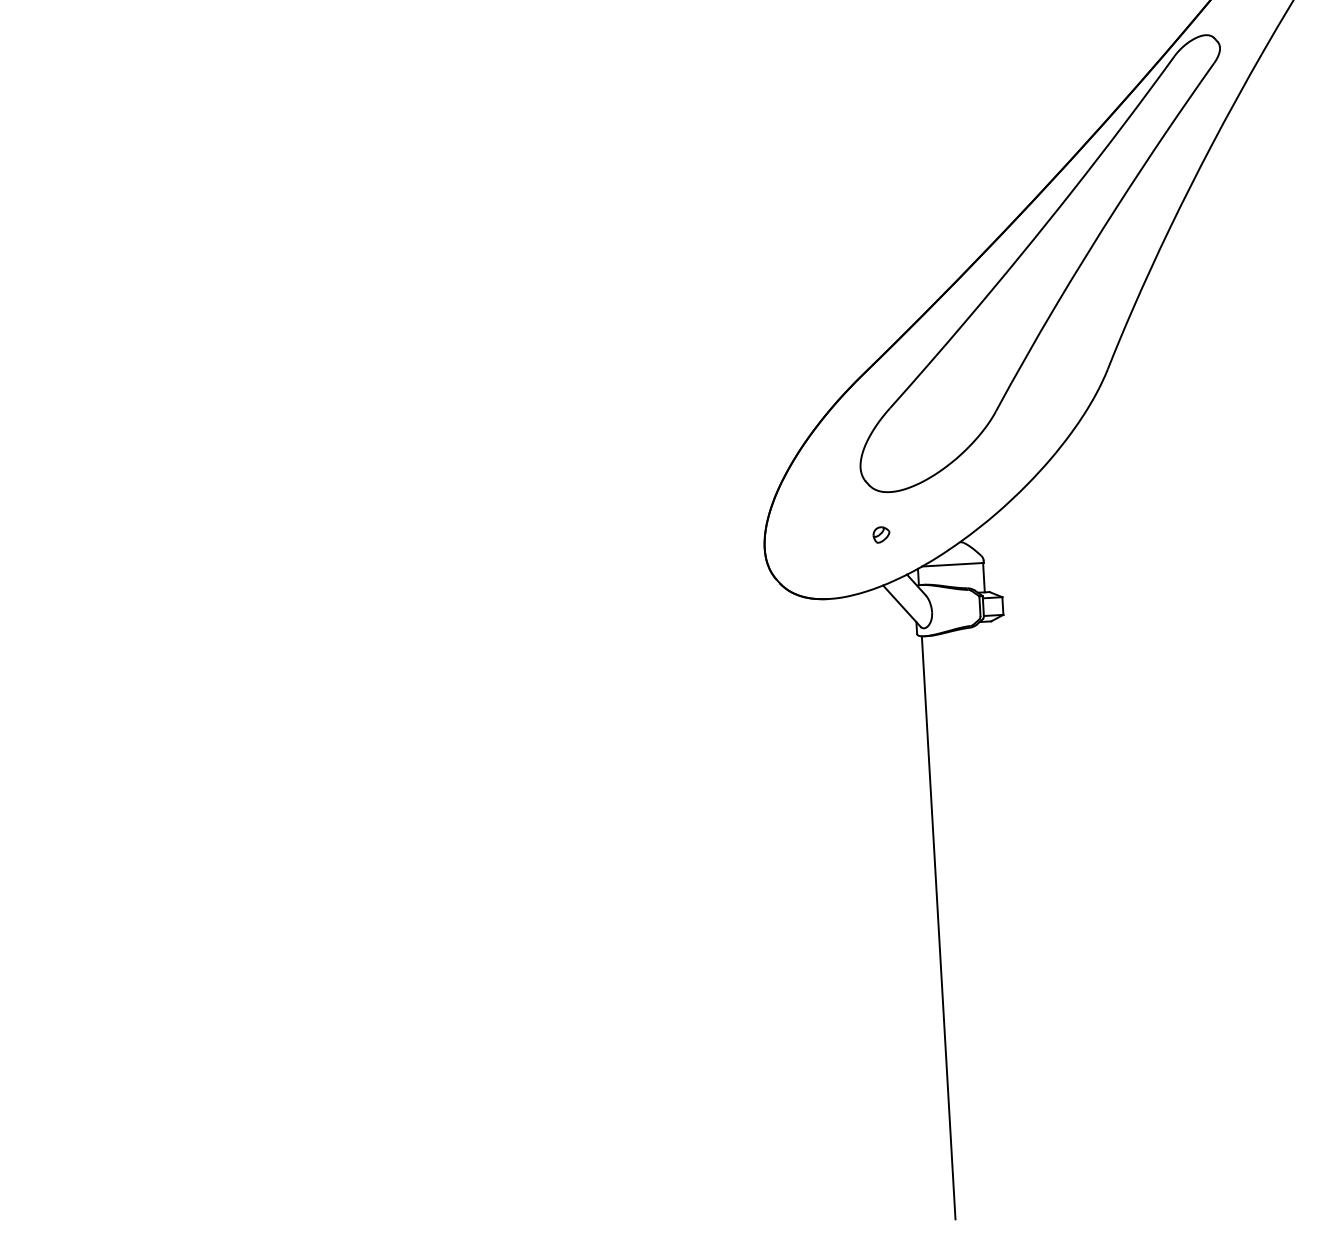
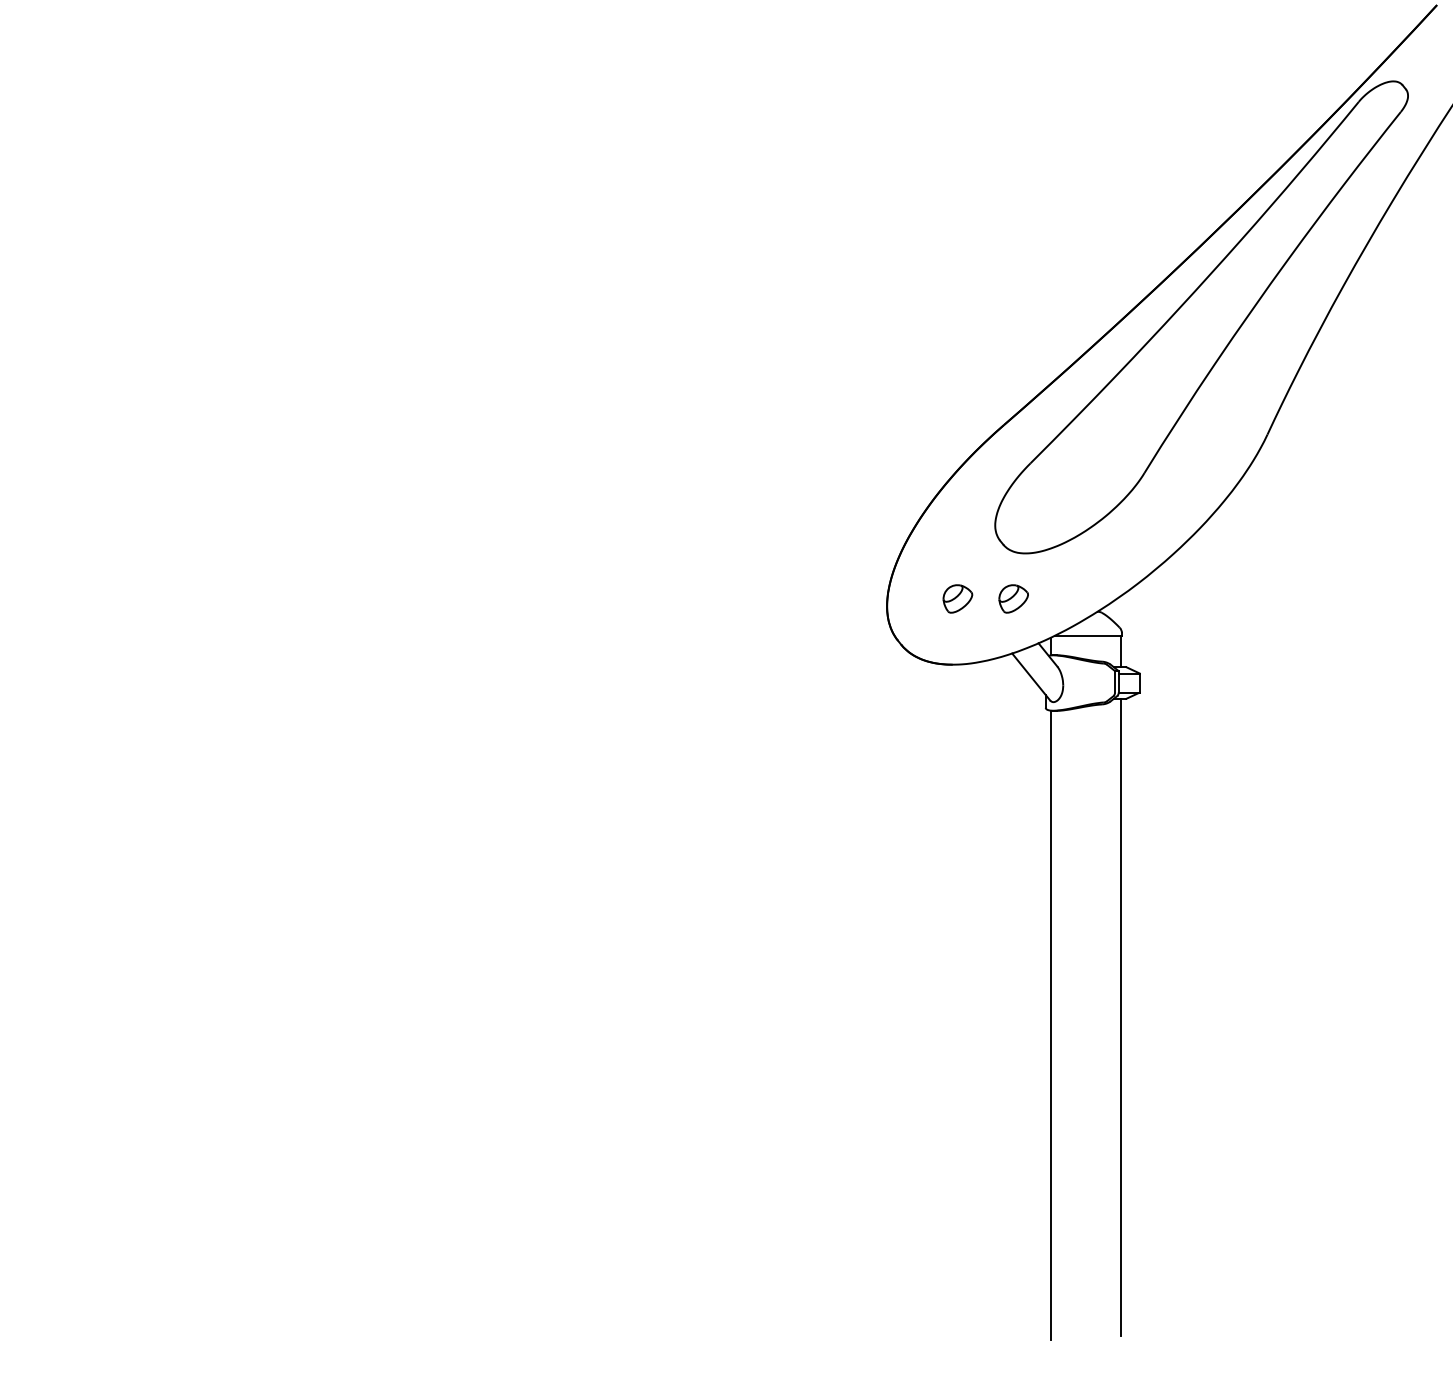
part: (881, 534) -> (1013, 598), size x1.67
part: (829, 537) -> (957, 598), added
line: (1003, 916) -> (1121, 1017), added

